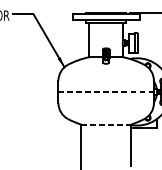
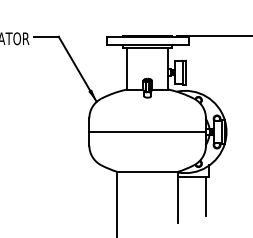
line: (106, 92) -> (148, 132), dashed -> solid
line: (106, 124) -> (148, 171), dashed -> solid
line: (153, 144) -> (205, 196), added

